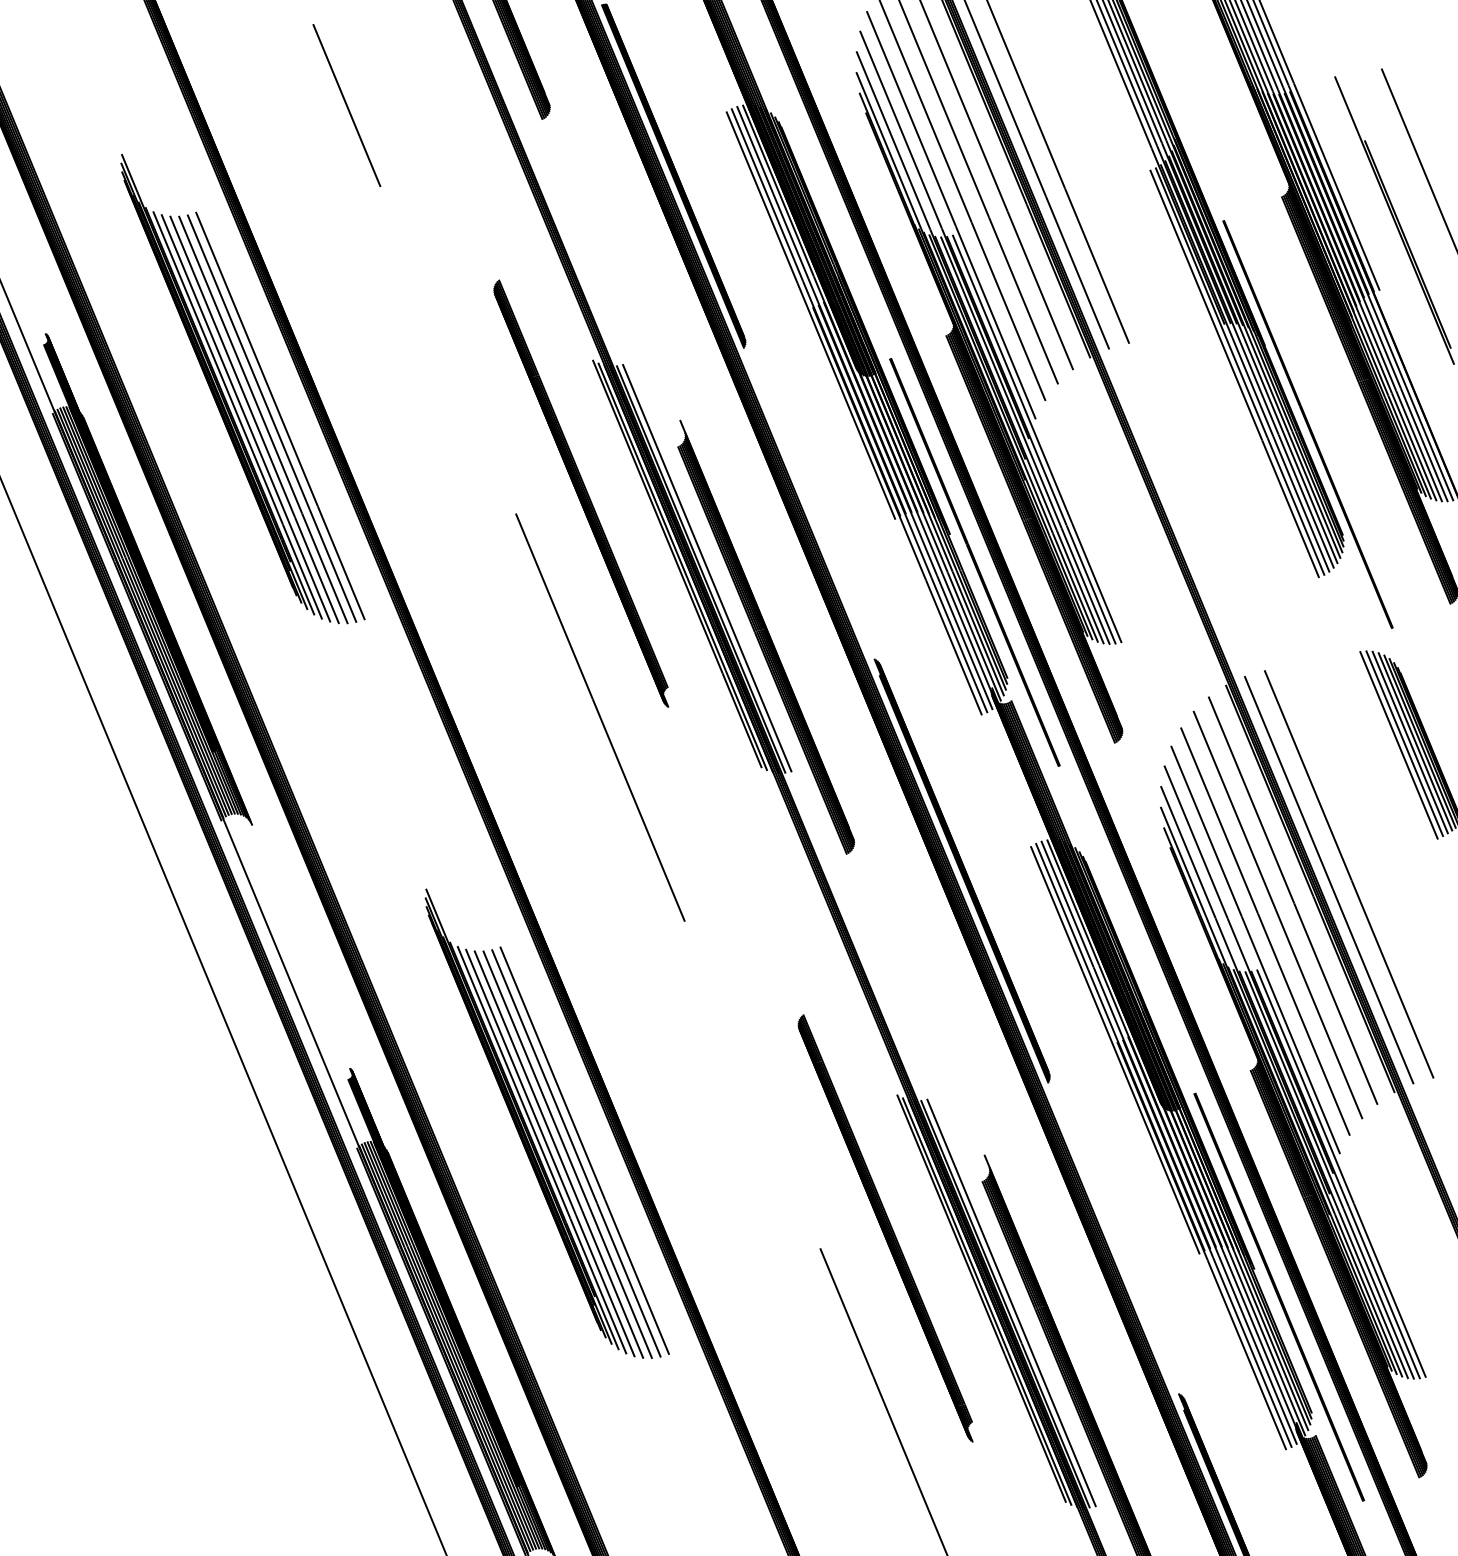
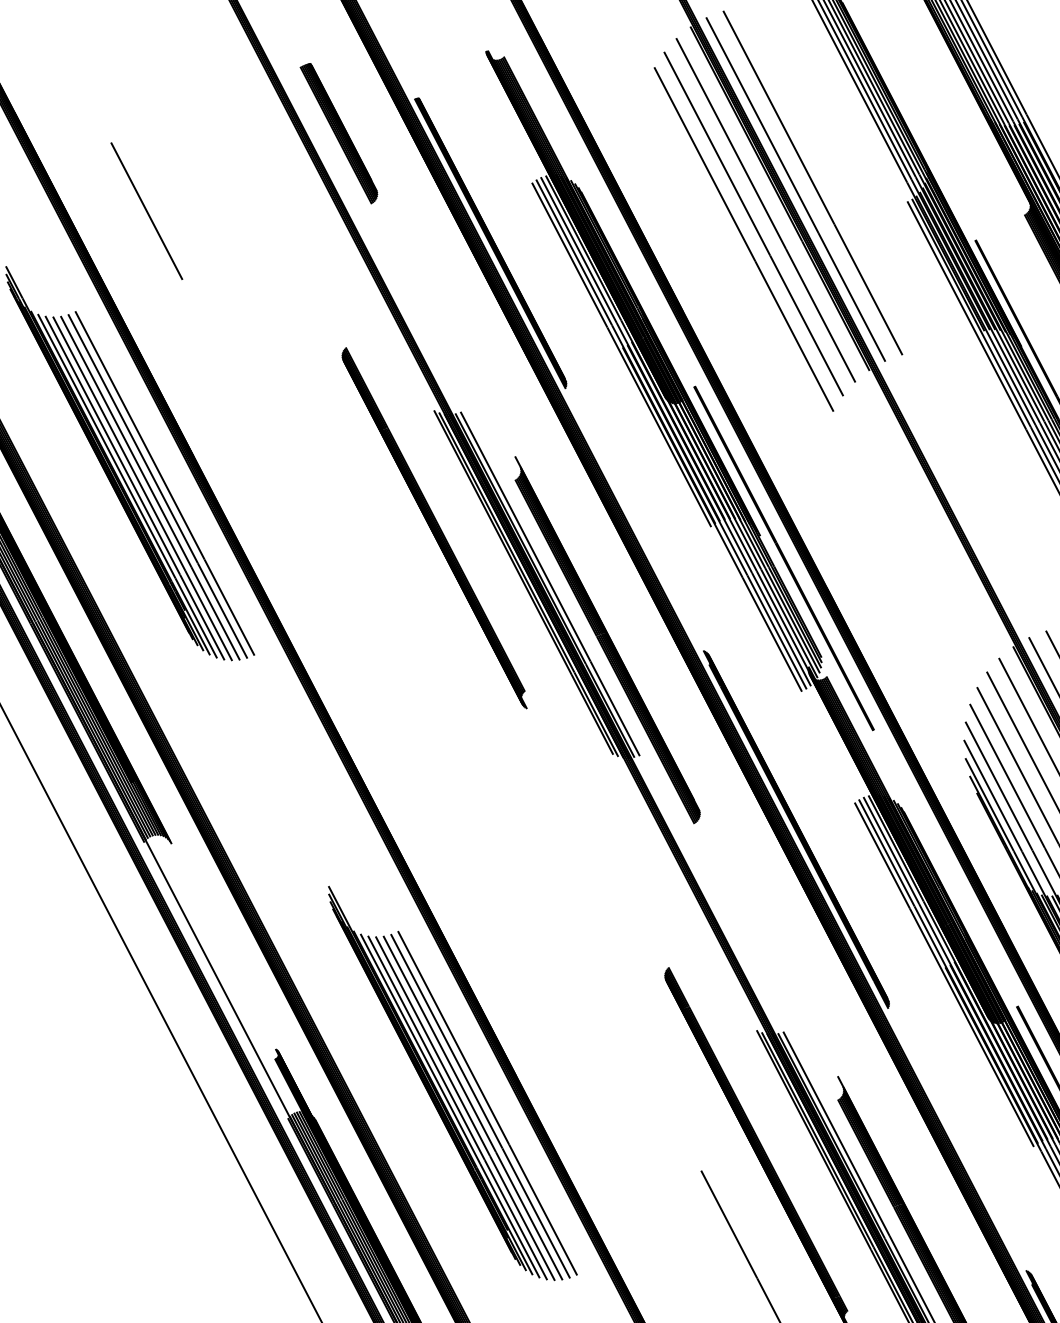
line: (346, 105) -> (146, 211), moved
part: (989, 377) -> (782, 395), removed
line: (600, 717) -> (468, 722), removed

